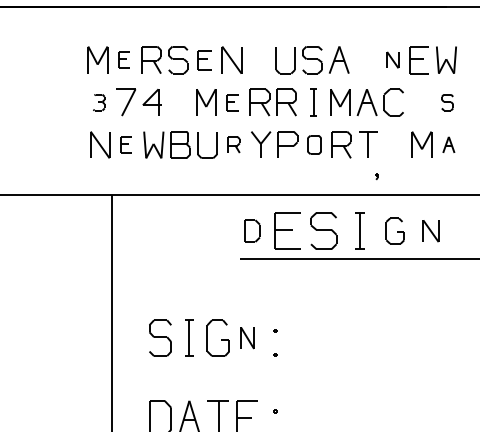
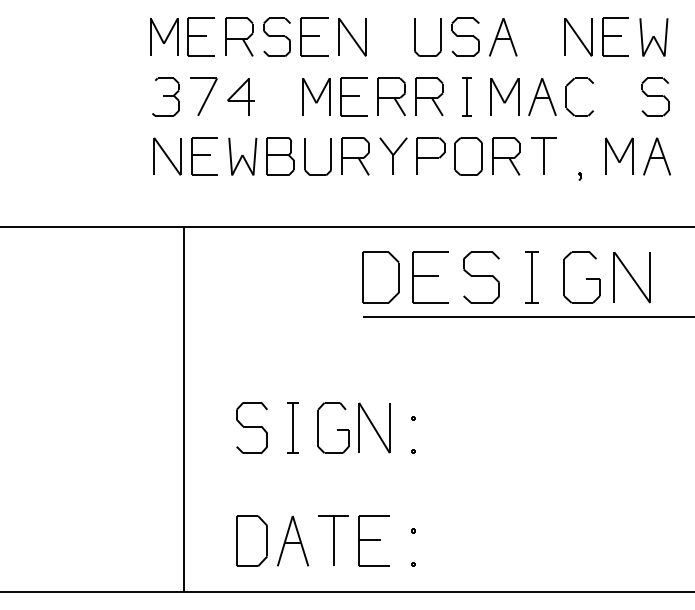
part: (123, 59) -> (200, 36), size x1.67
part: (204, 59) -> (314, 36), size x1.43
part: (392, 60) -> (578, 37), size x1.67
part: (98, 102) -> (165, 96), size x1.67
part: (232, 102) -> (353, 96), size x1.67
part: (447, 102) -> (655, 96), size x1.67
part: (126, 144) -> (204, 156), size x1.67
part: (234, 144) -> (355, 156), size x1.67
part: (314, 144) -> (468, 156), size x1.43
part: (449, 144) -> (657, 156), size x1.67
part: (376, 176) -> (579, 176), moved
part: (251, 231) -> (380, 277), size x1.67
part: (394, 231) -> (581, 277), size x1.43
part: (430, 231) -> (631, 277), size x1.67
part: (247, 337) -> (374, 427), size x1.67

